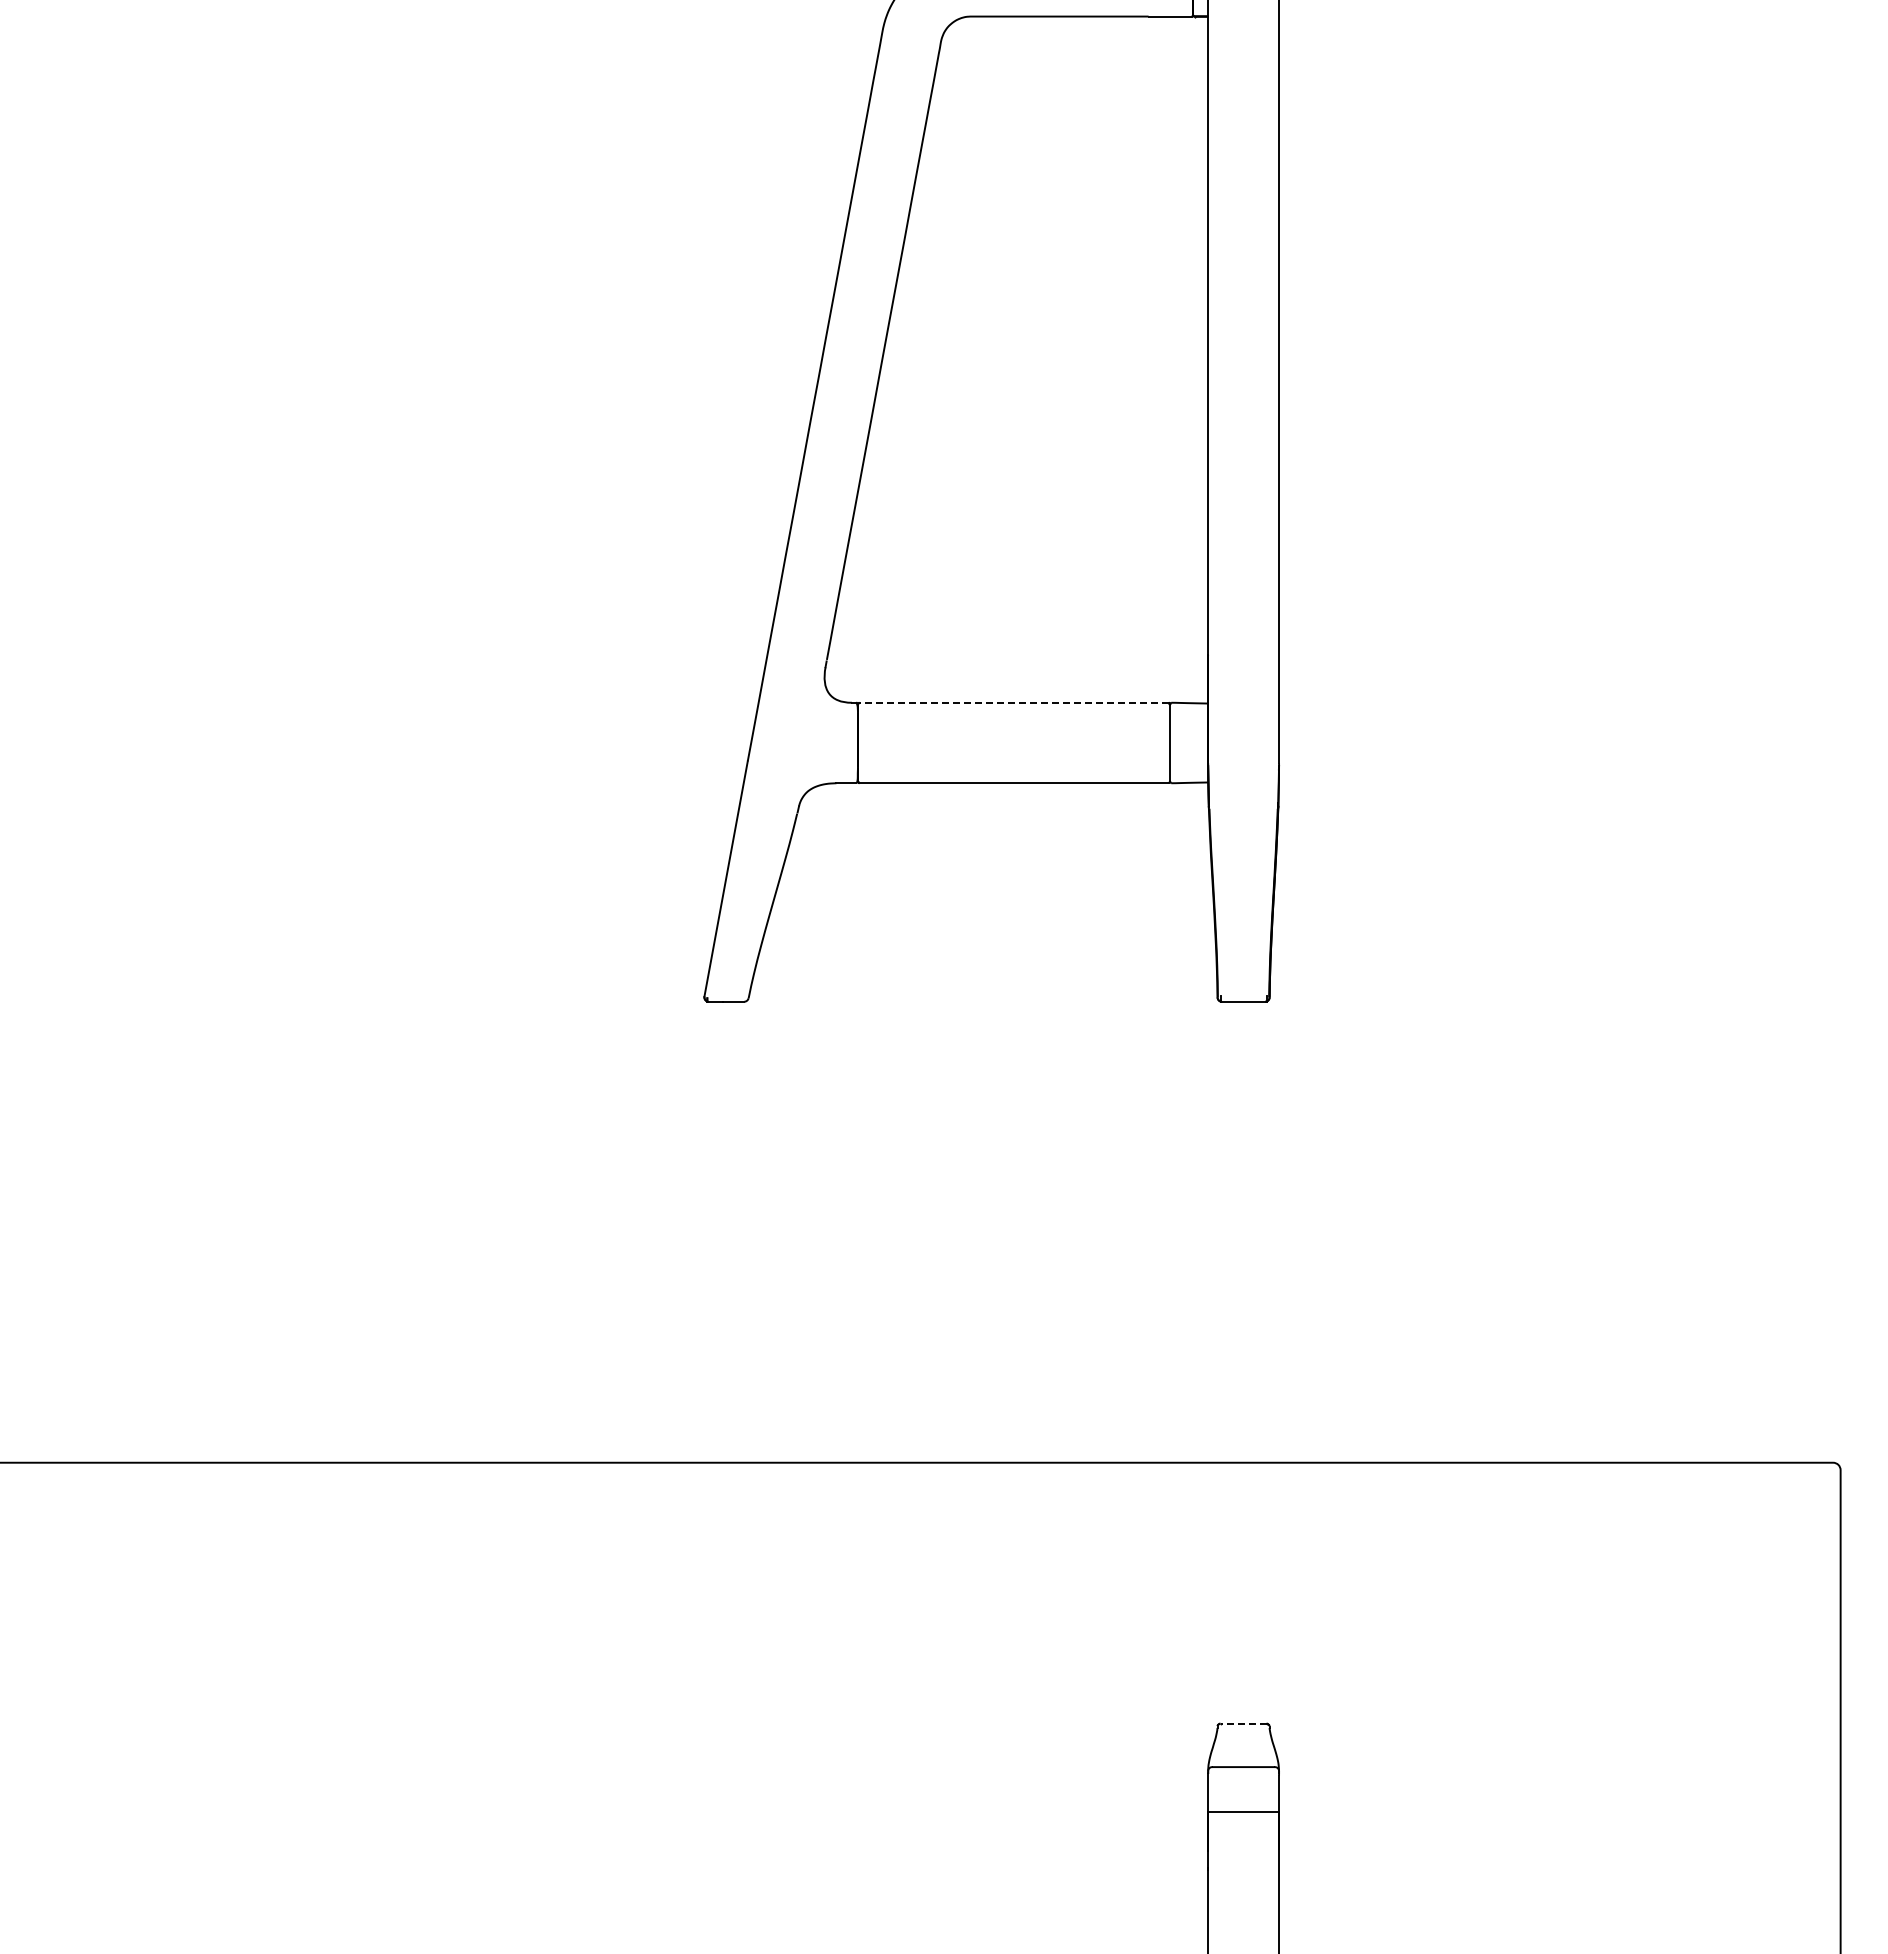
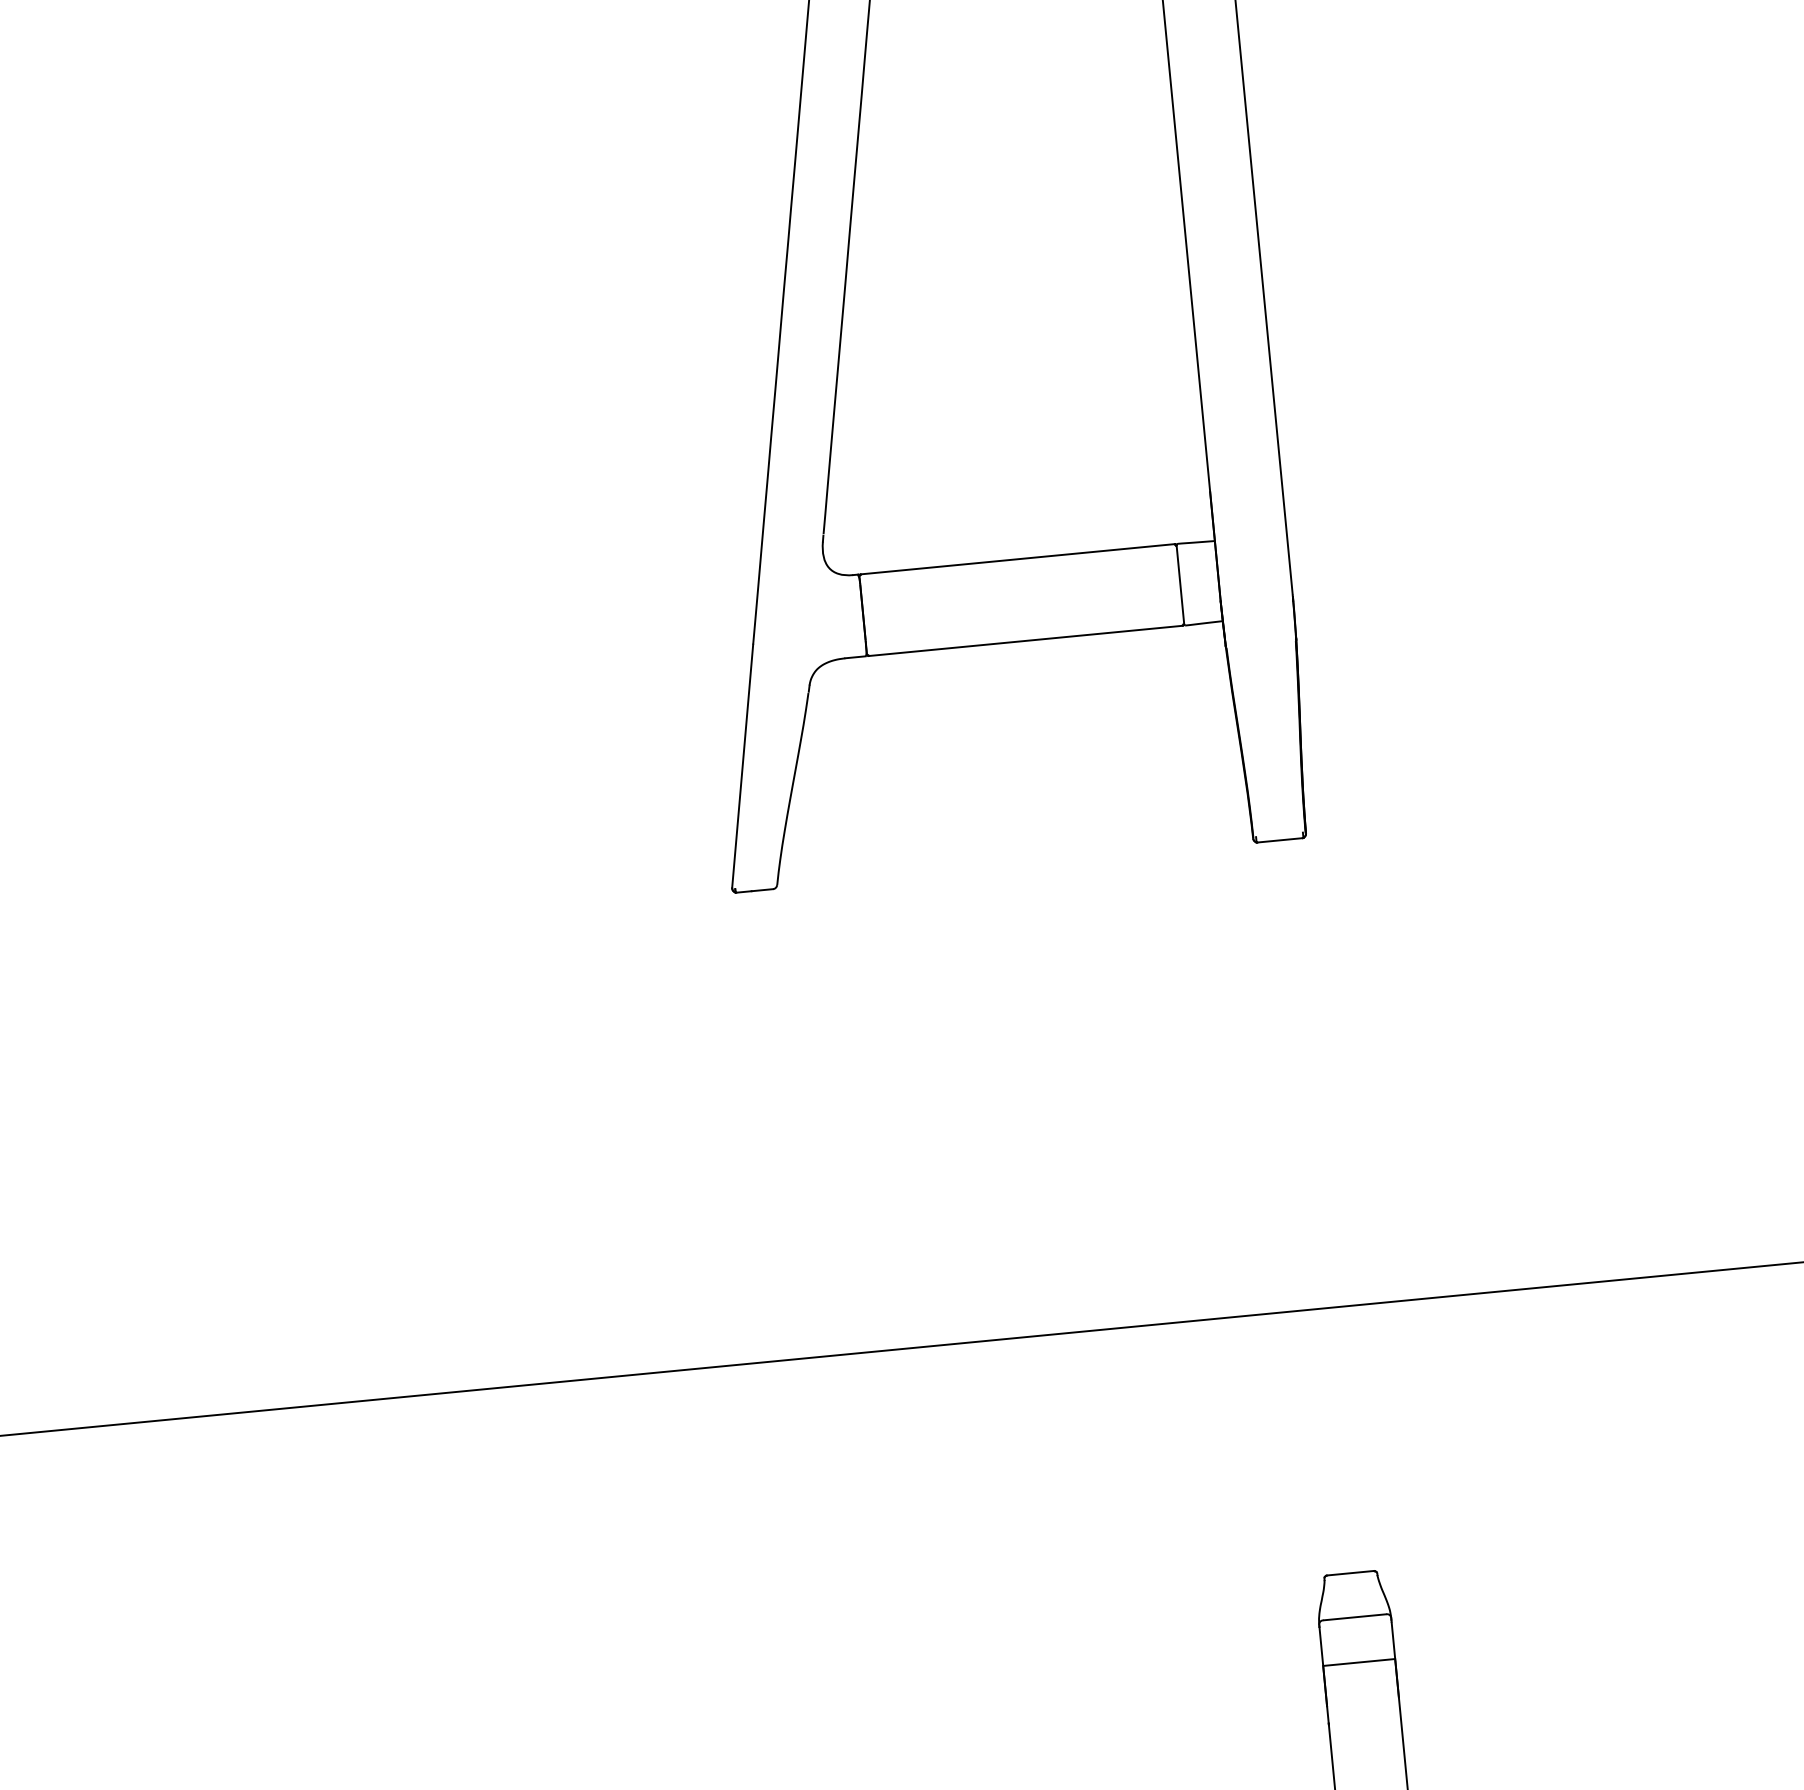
line: (1014, 702) -> (1018, 558), dashed -> solid
line: (1243, 1723) -> (1350, 1573), dashed -> solid

